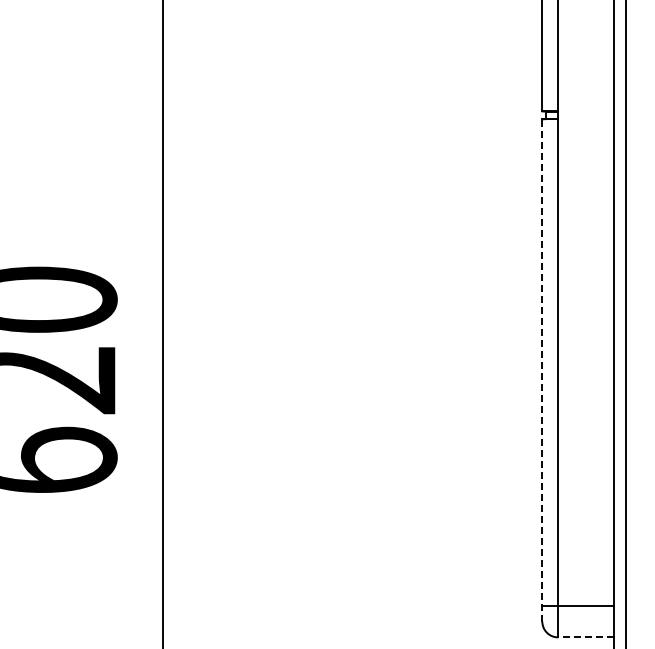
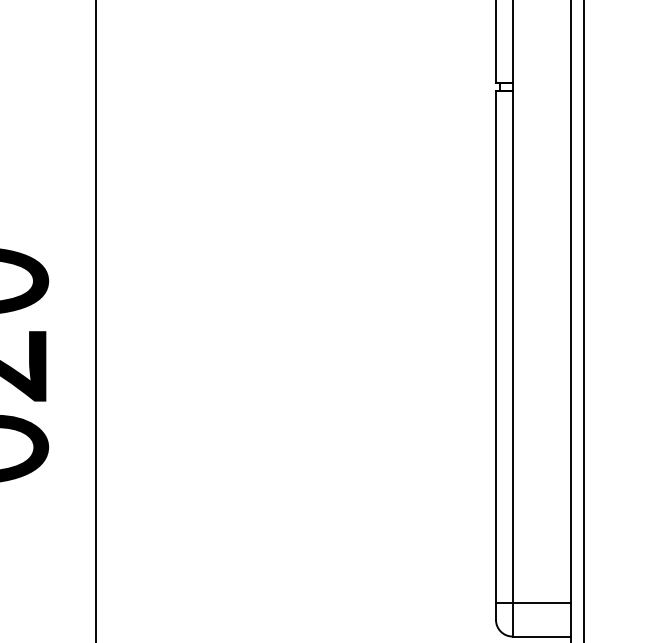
line: (542, 369) -> (496, 354), dashed -> solid
line: (585, 637) -> (541, 636), dashed -> solid

